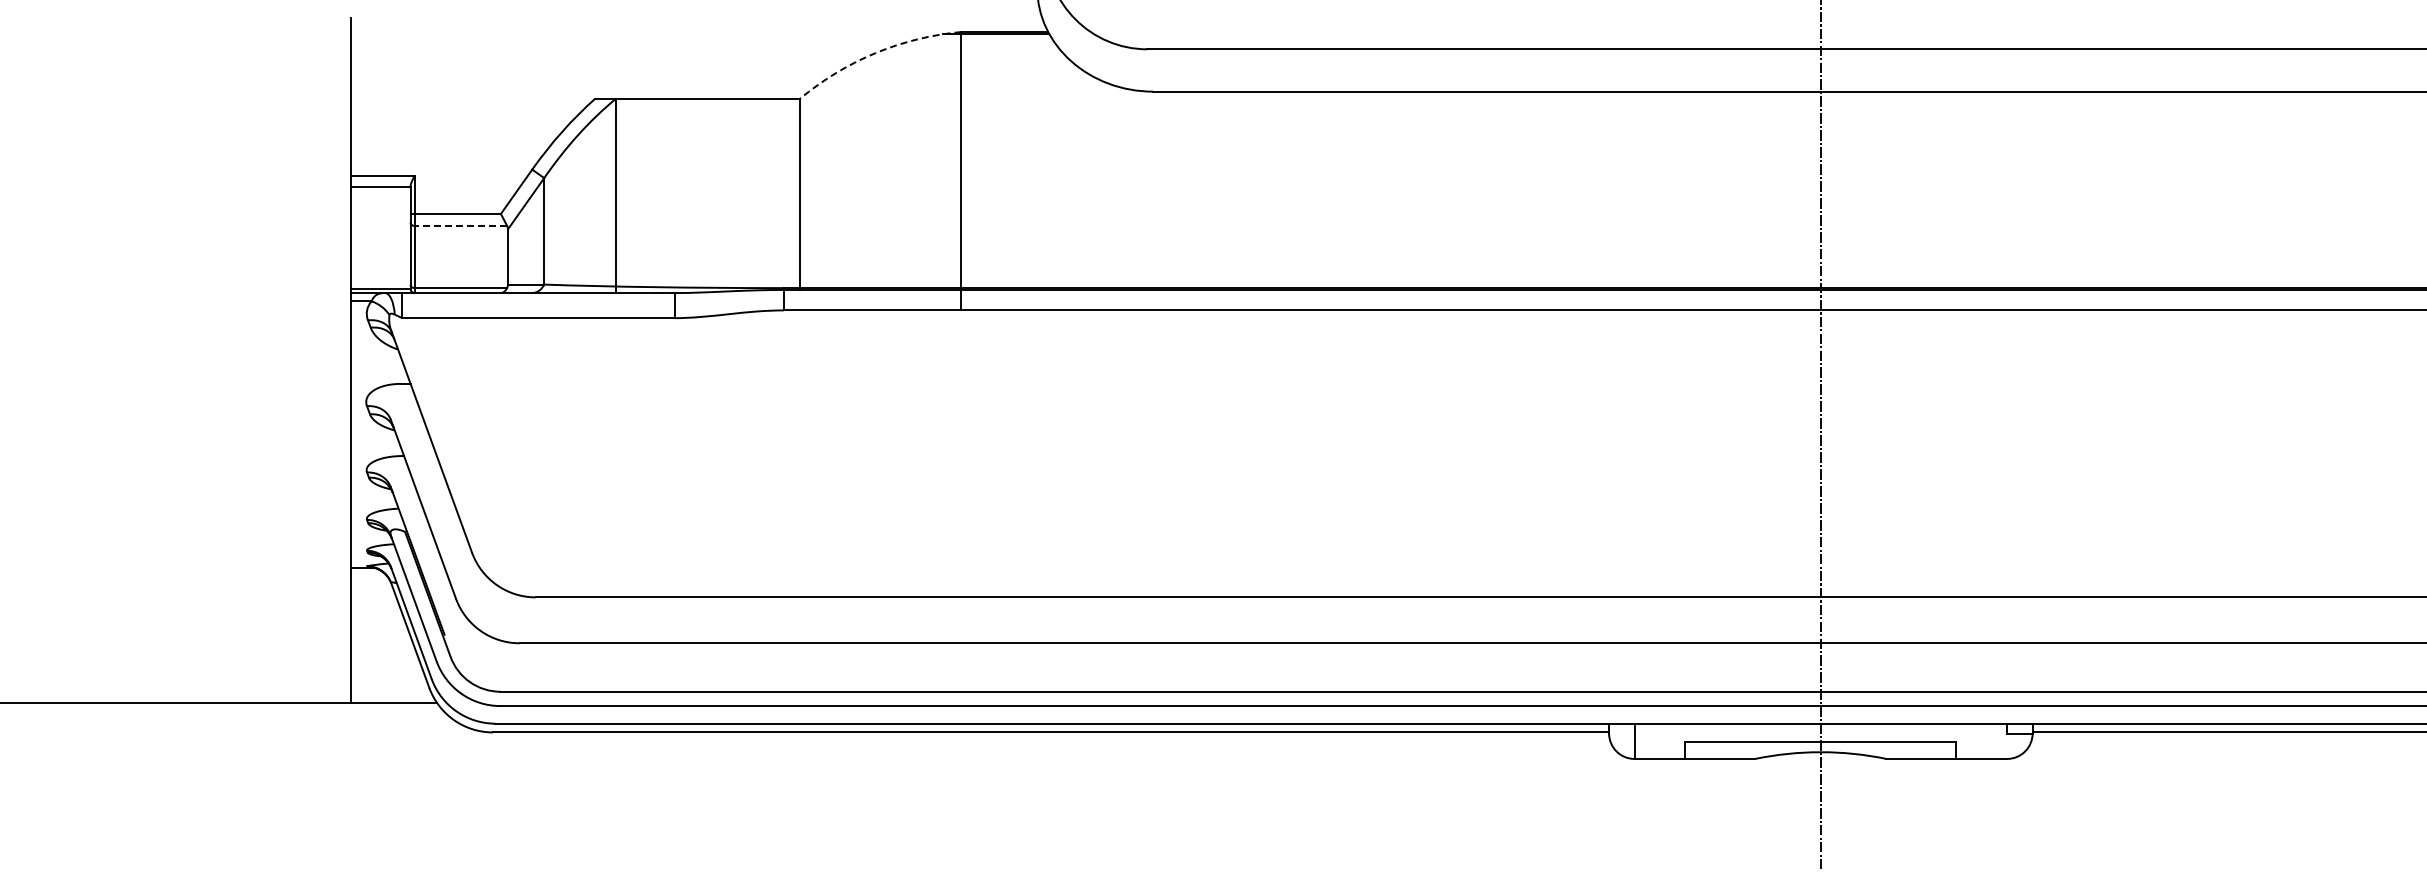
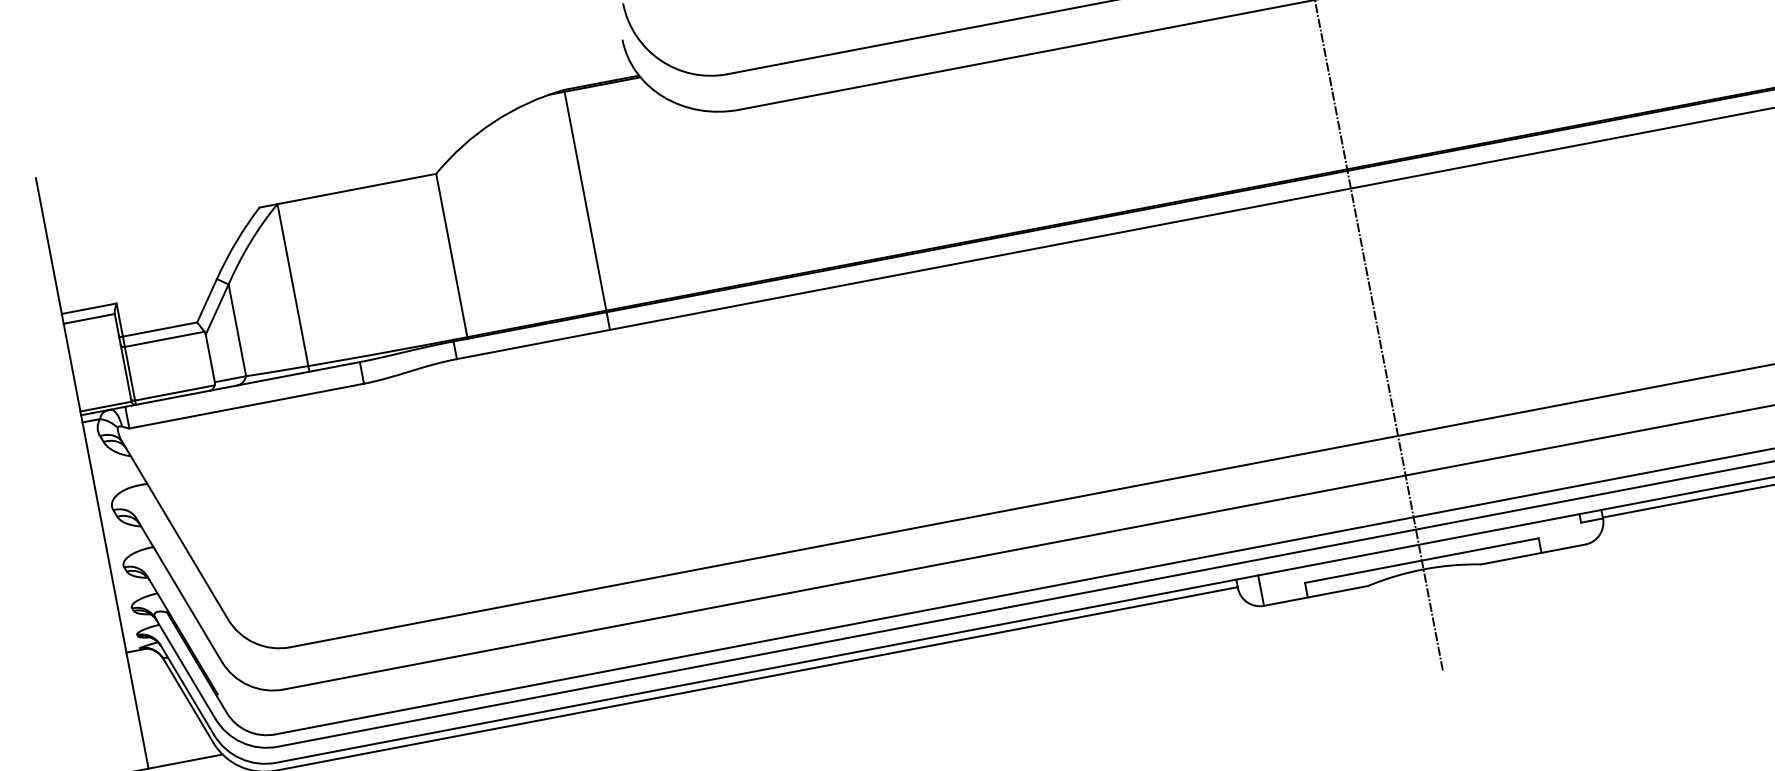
arc: (875, 53) -> (493, 122), dashed -> solid
line: (460, 225) -> (164, 339), dashed -> solid

